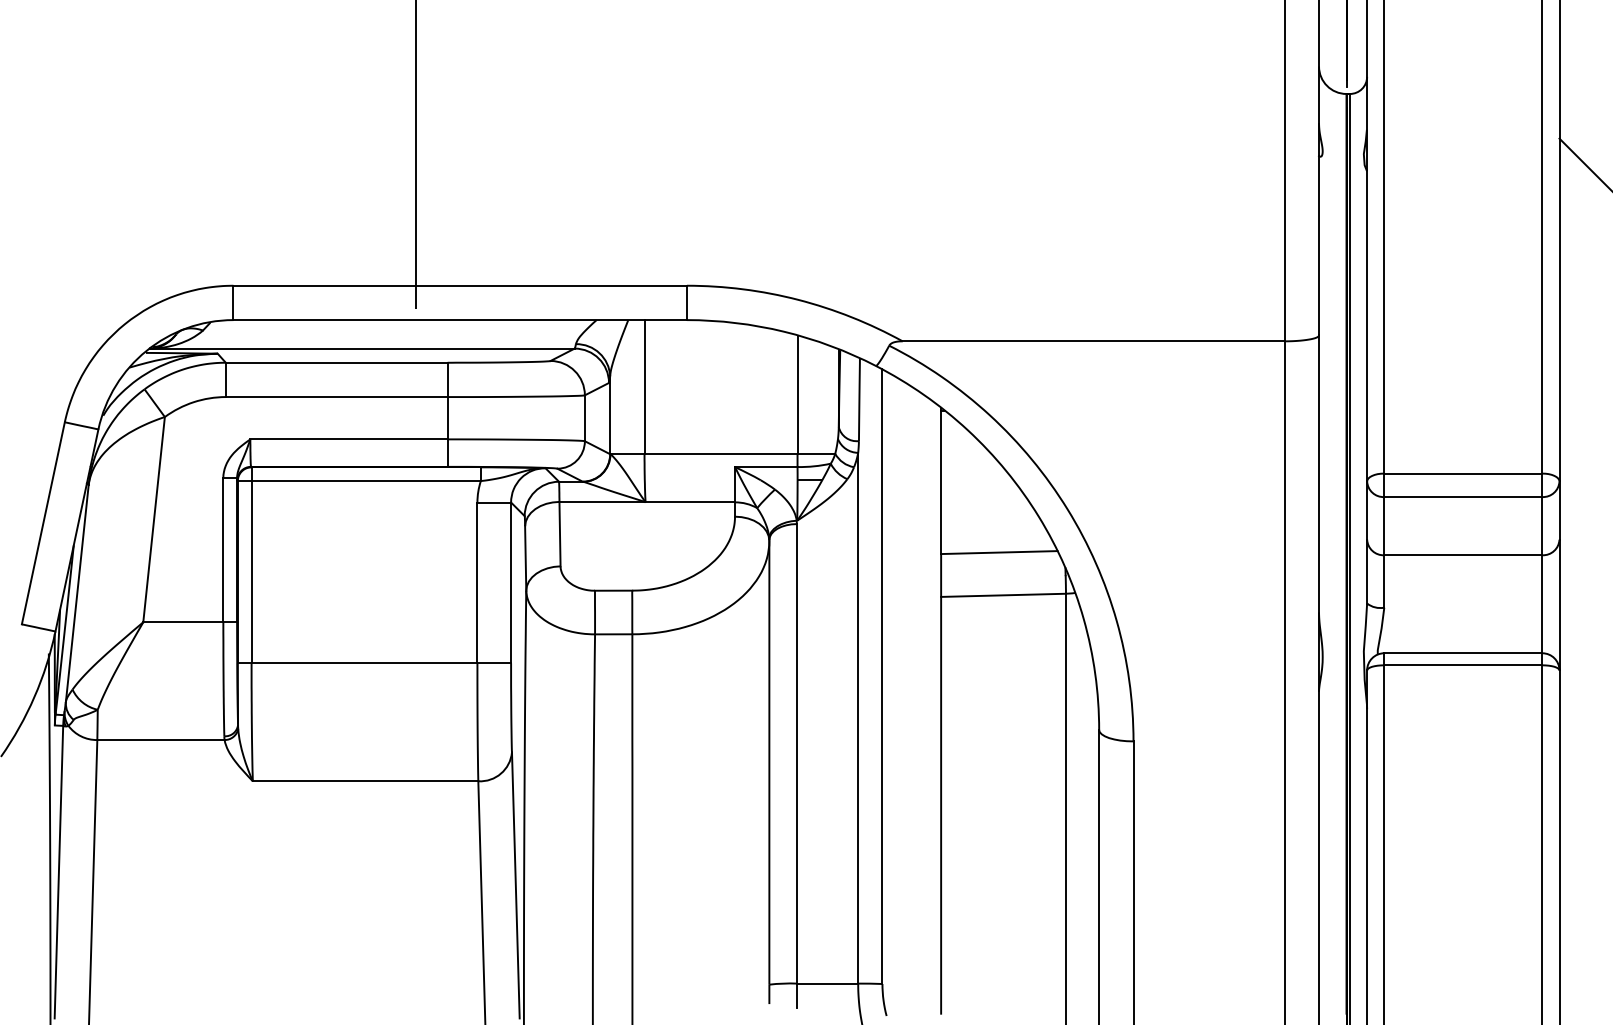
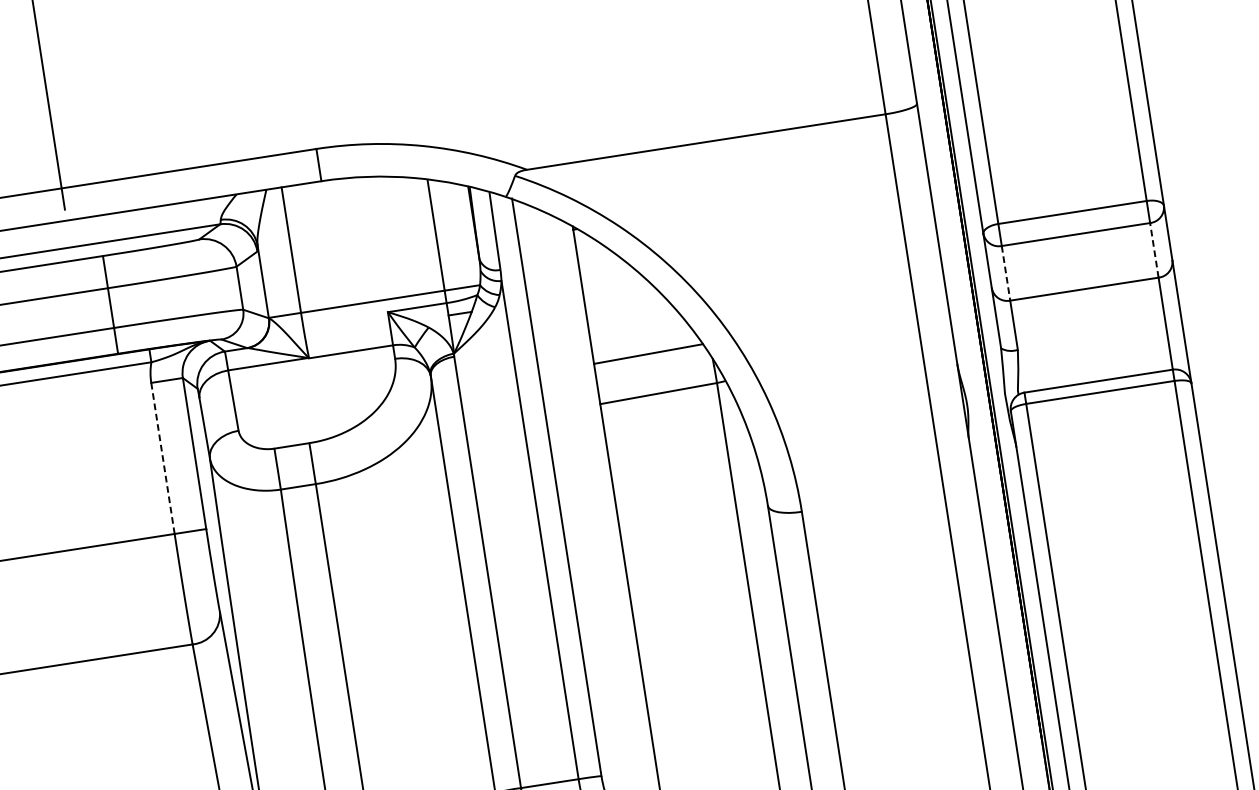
line: (1542, 525) -> (1154, 249), solid -> dashed
line: (1384, 526) -> (1006, 273), solid -> dashed
line: (477, 583) -> (163, 458), solid -> dashed

